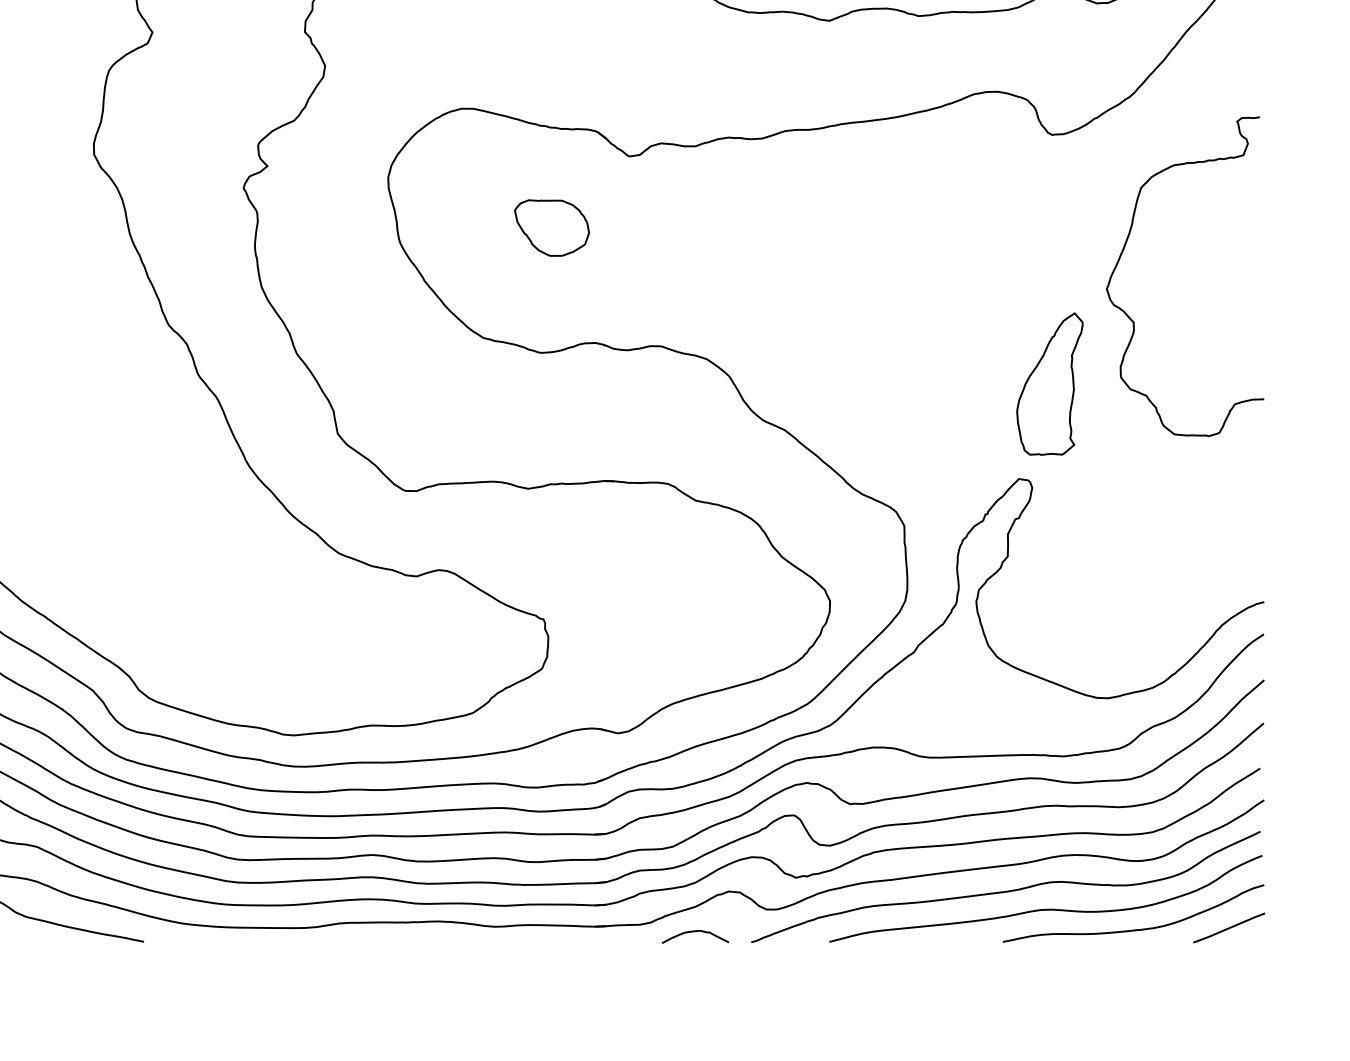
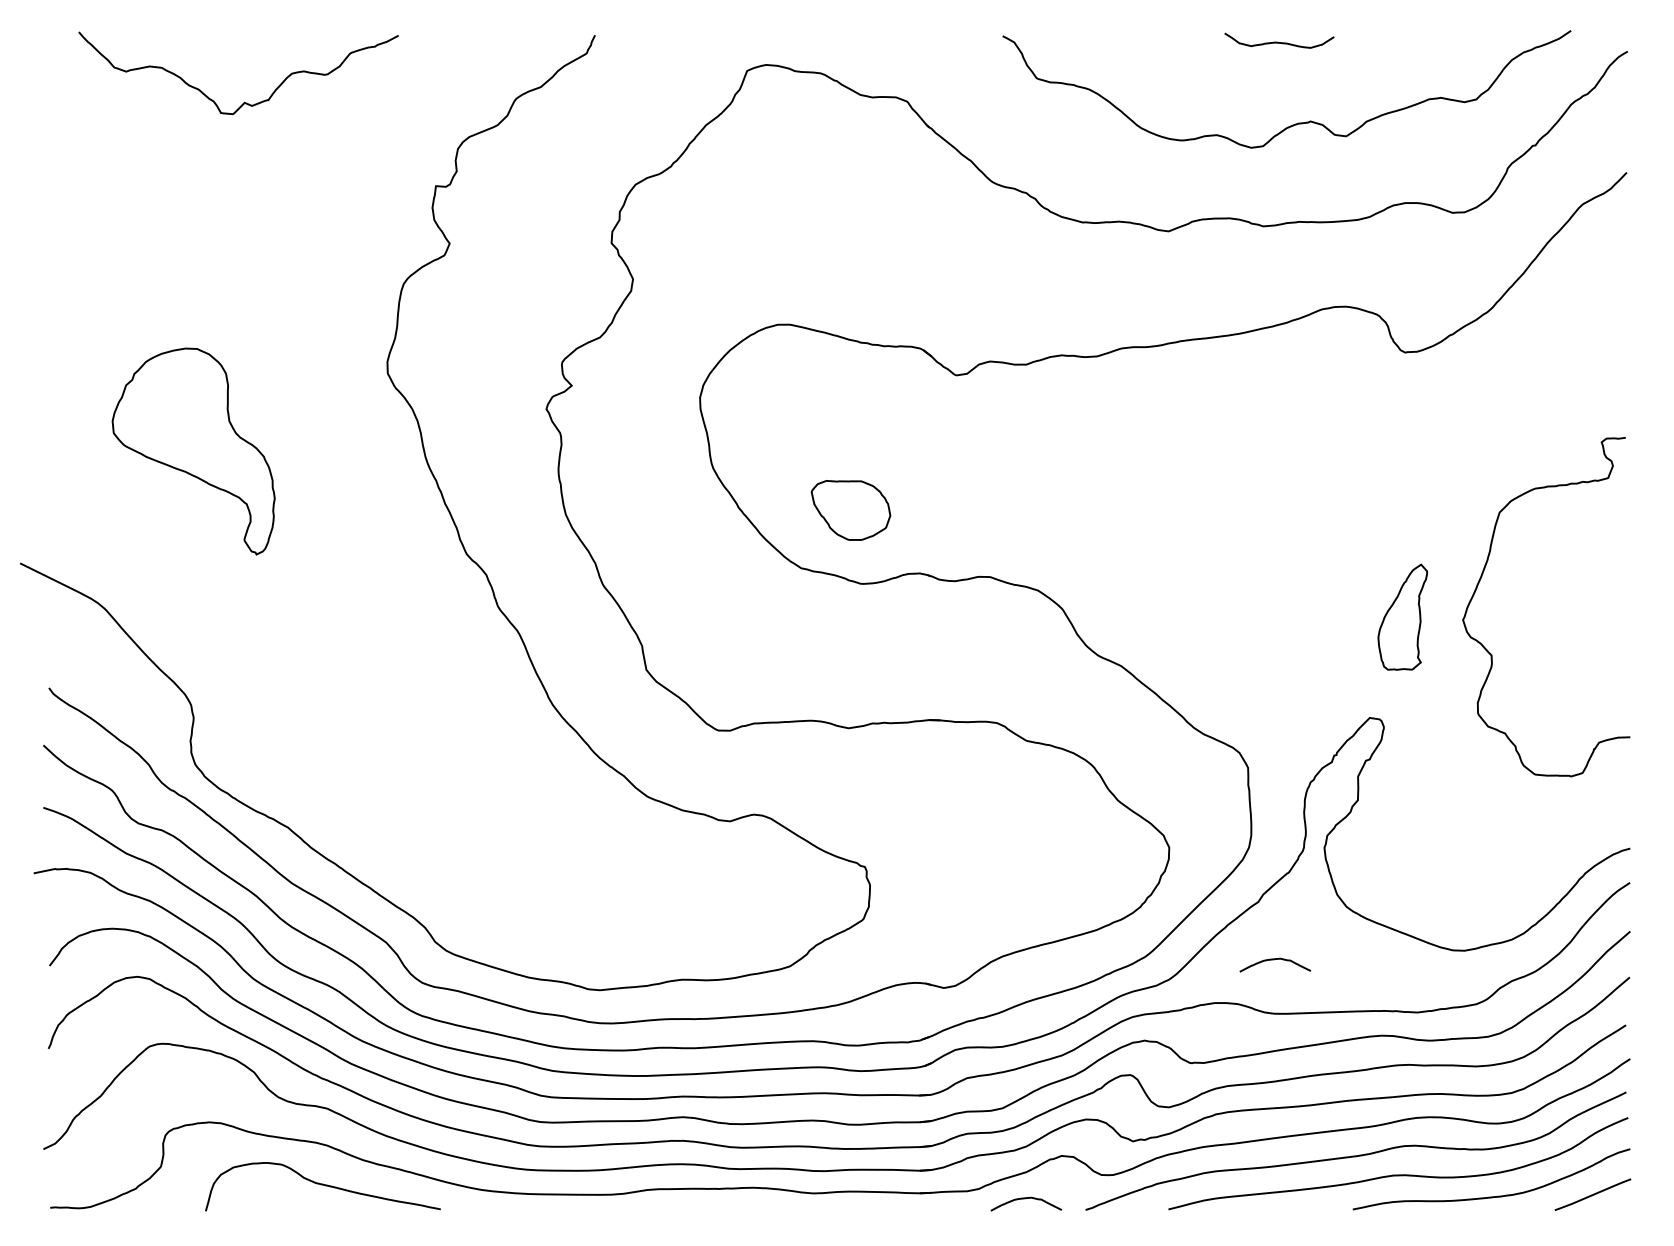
part: (551, 228) -> (850, 510), moved
curve: (1124, 250) -> (1481, 579), moved
part: (1049, 384) -> (1402, 617), size x0.7
curve: (929, 707) -> (1274, 960), added

